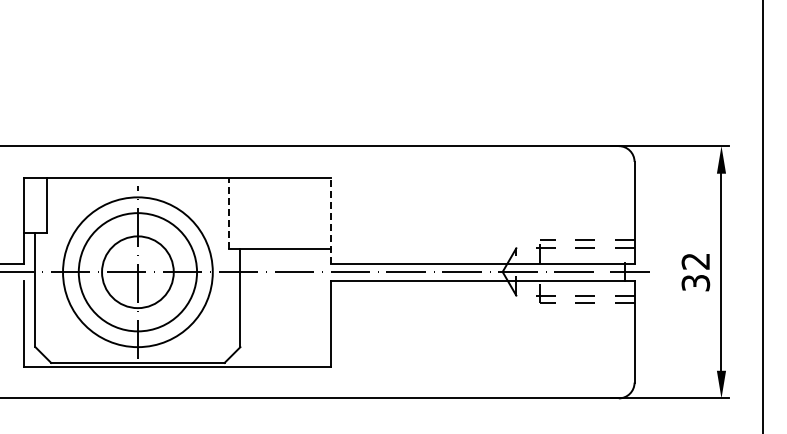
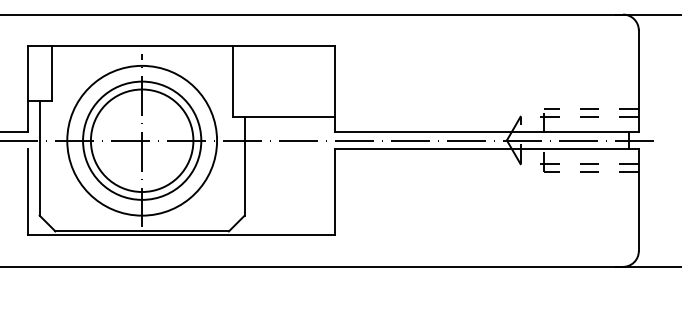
line: (228, 212) -> (232, 81), dashed -> solid
line: (331, 220) -> (335, 89), dashed -> solid
circle: (137, 272) -> (141, 141), size x1.43

